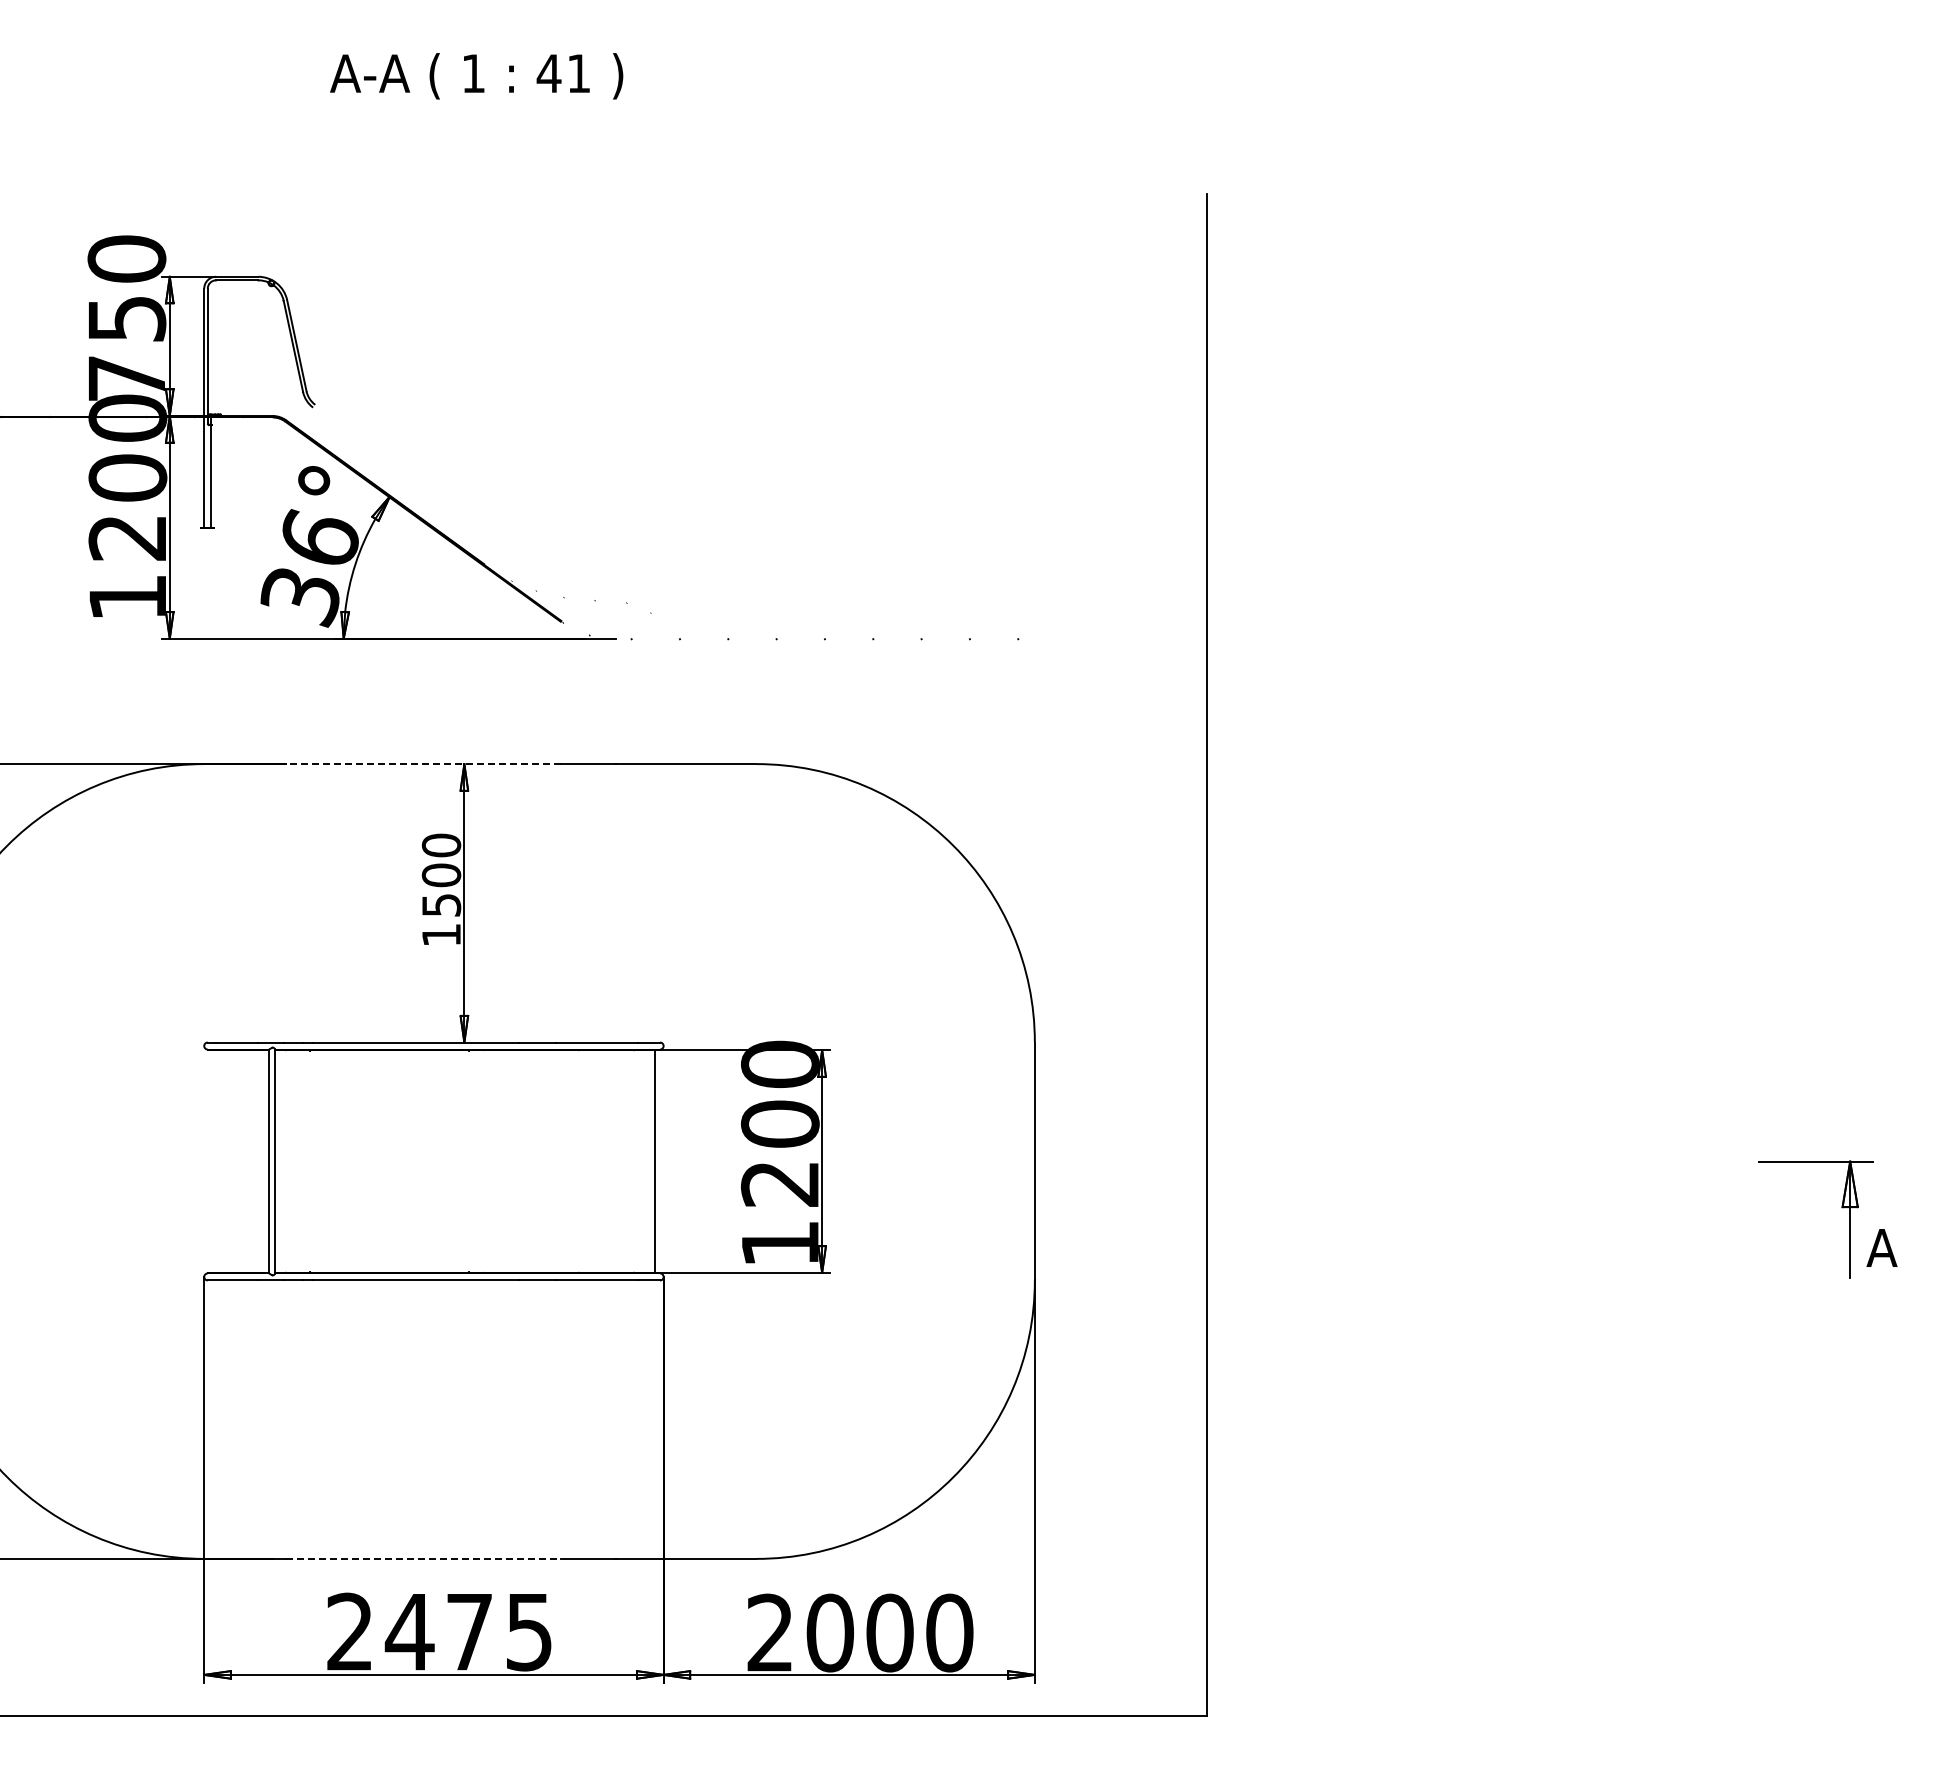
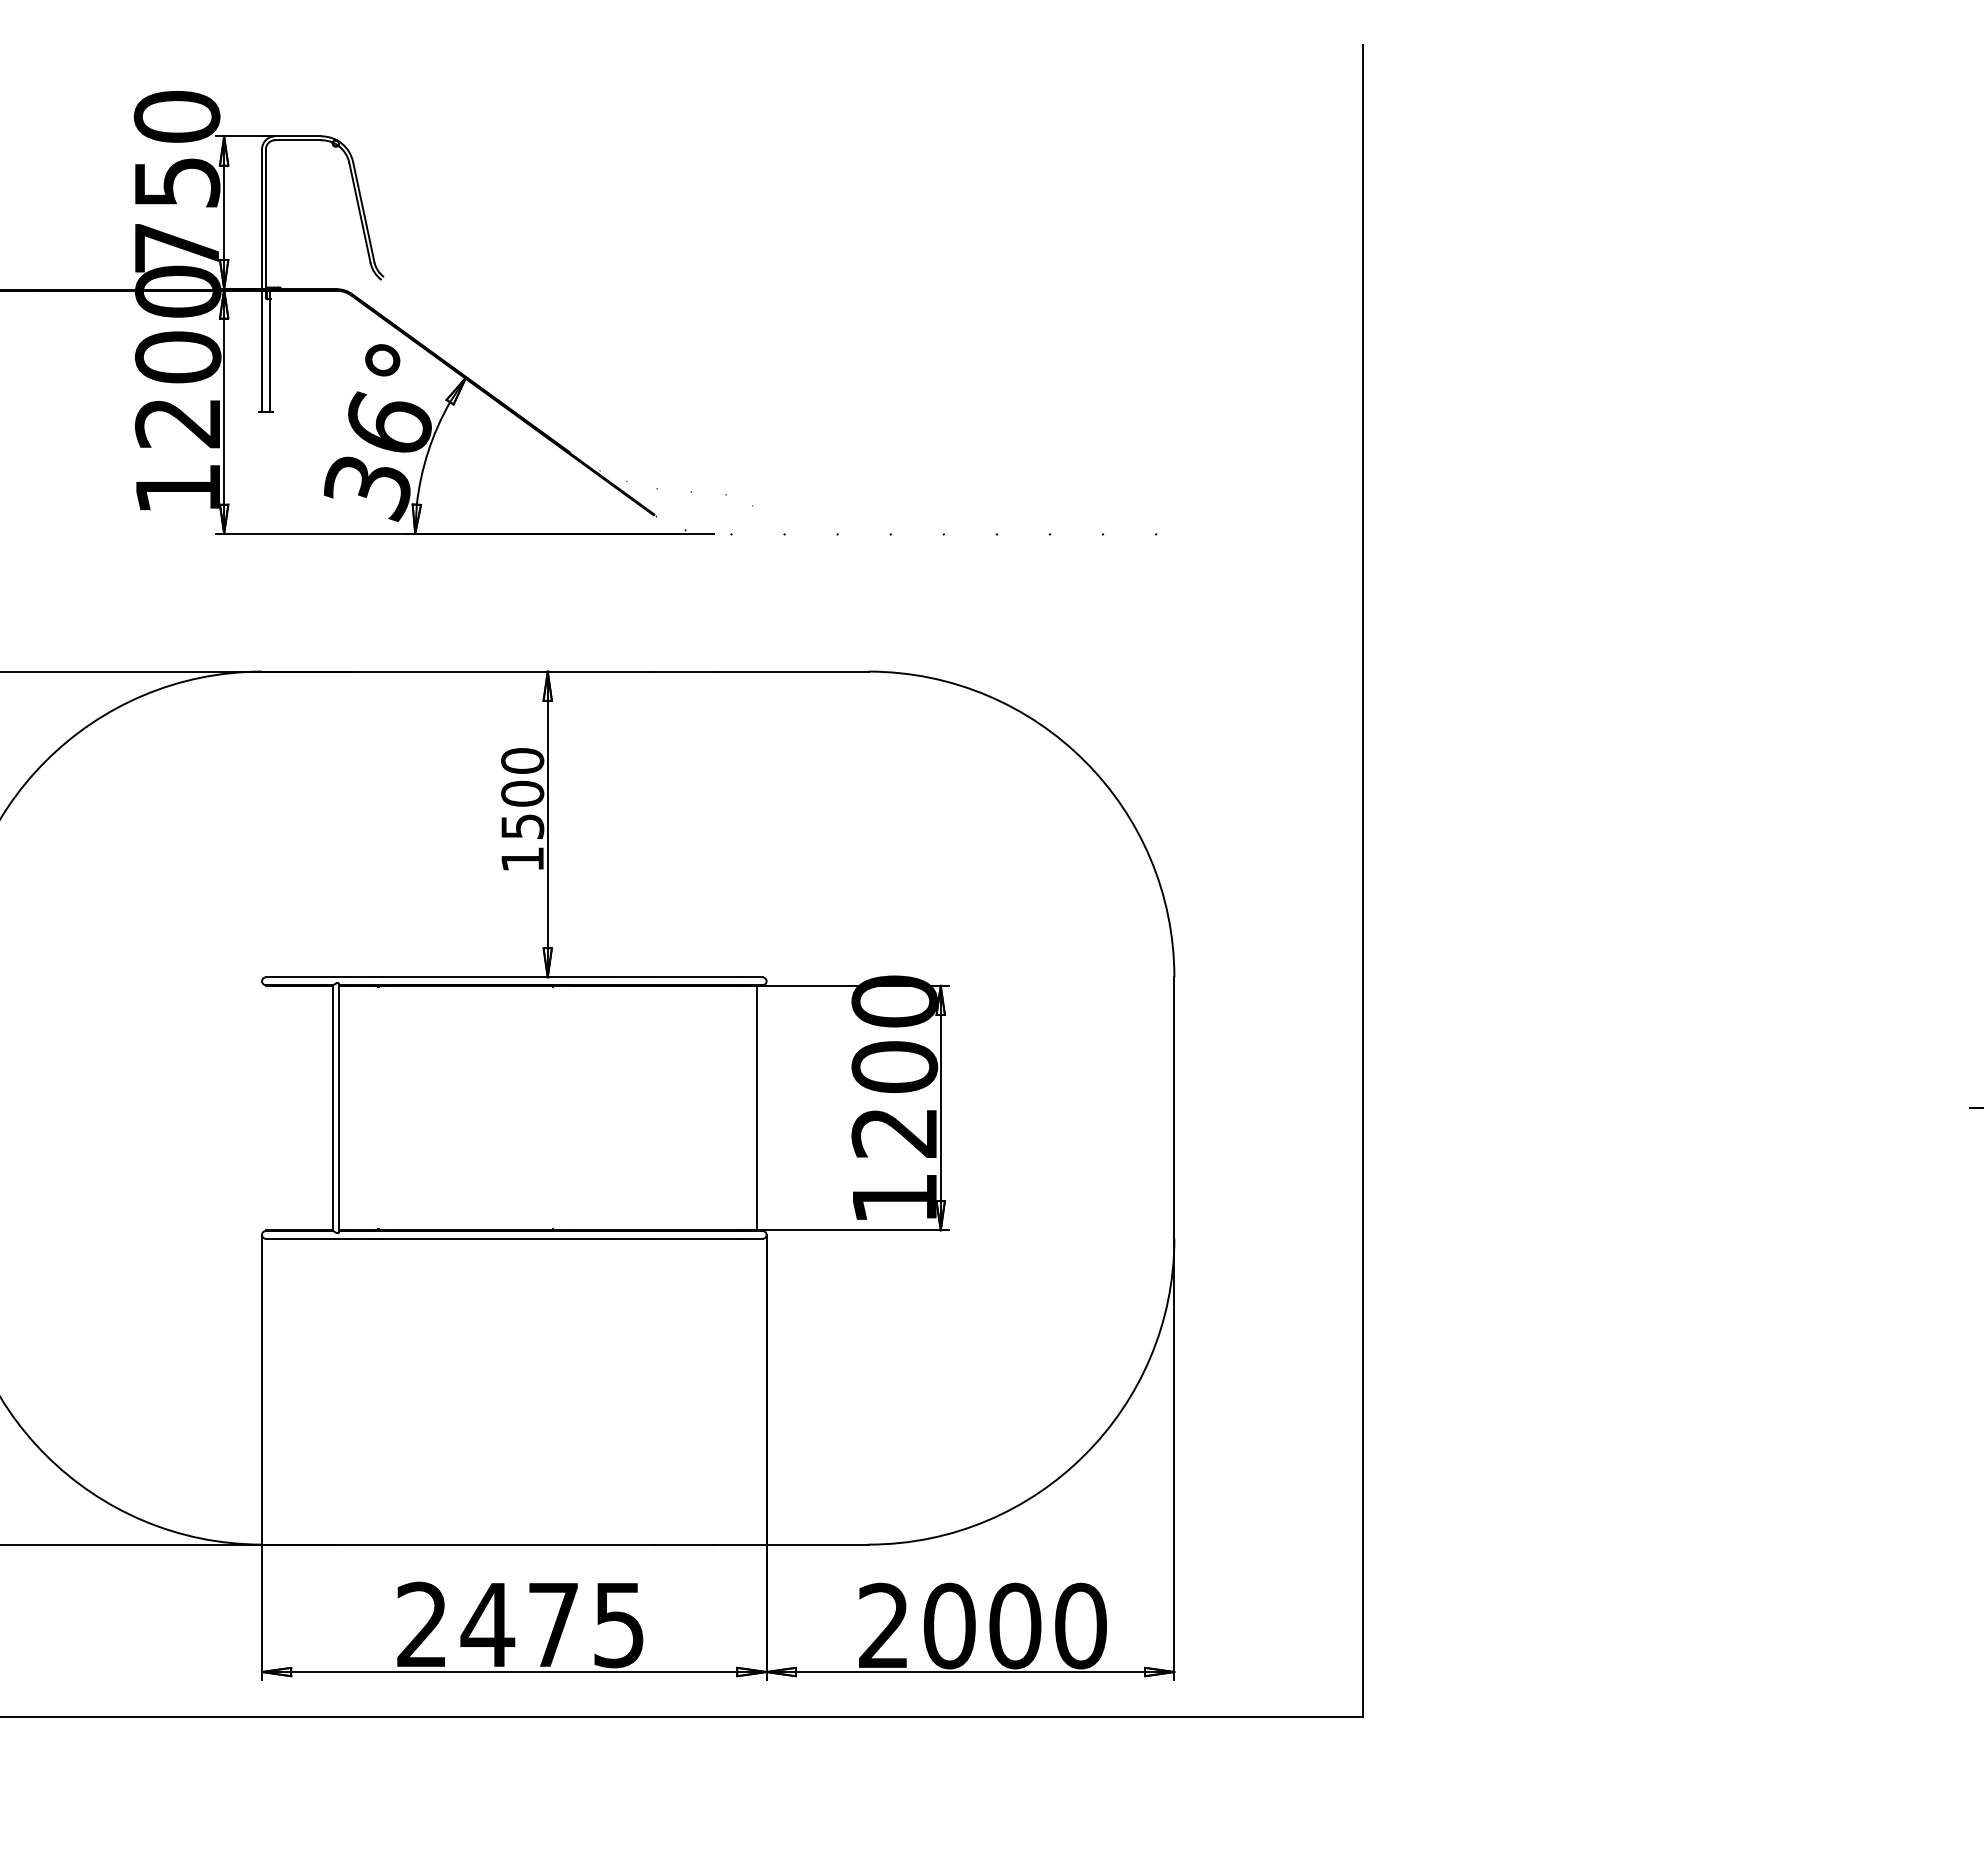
line: (423, 764) -> (502, 672), dashed -> solid
line: (423, 1558) -> (502, 1544), dashed -> solid

